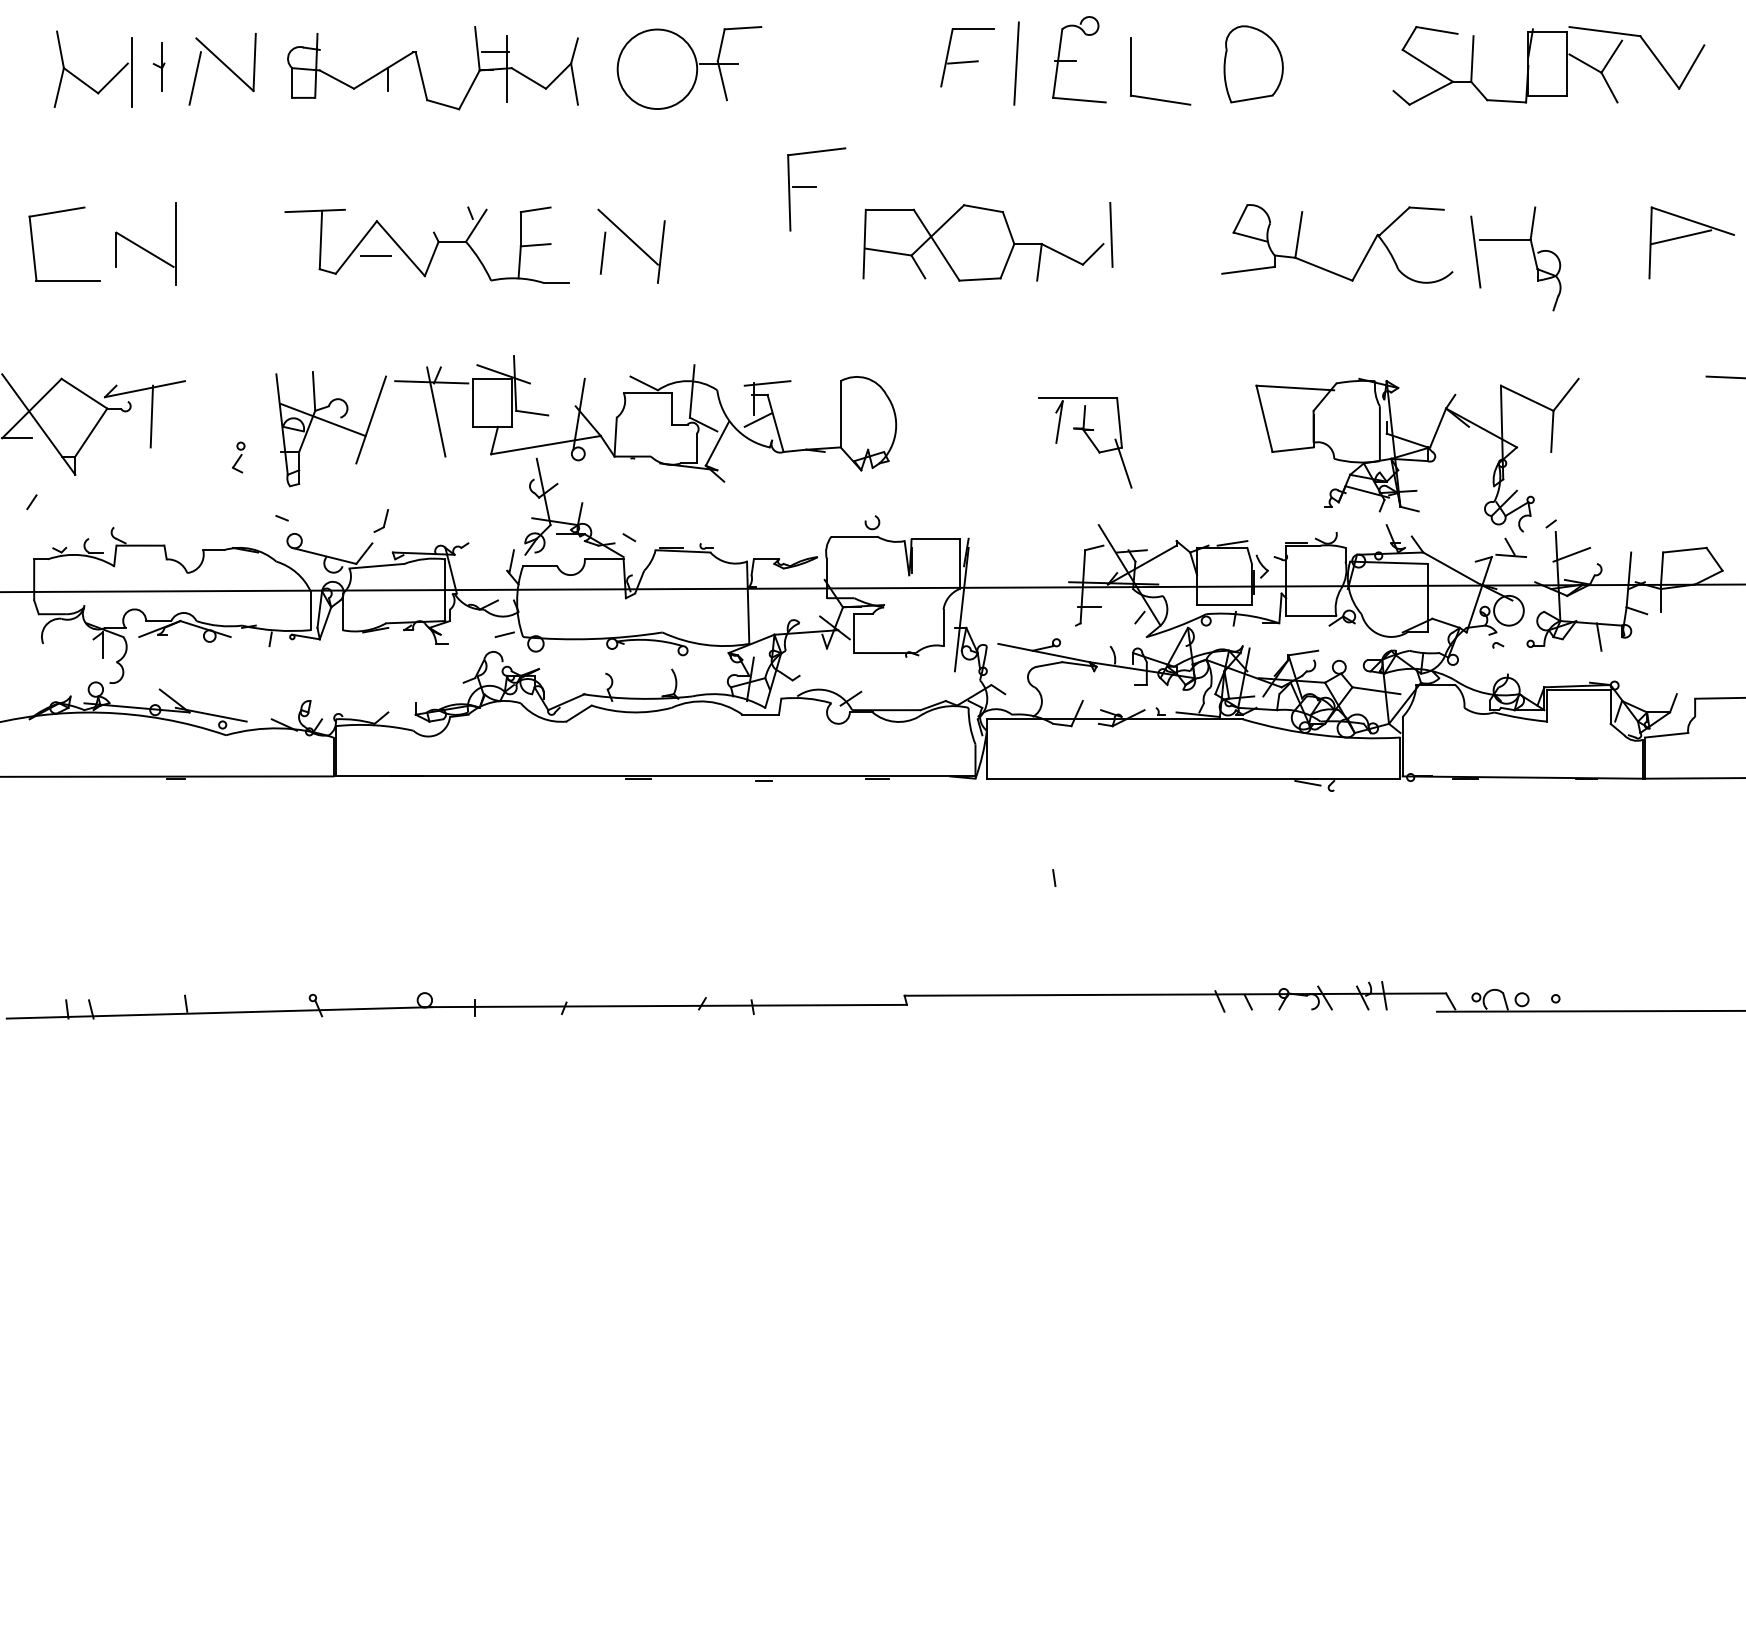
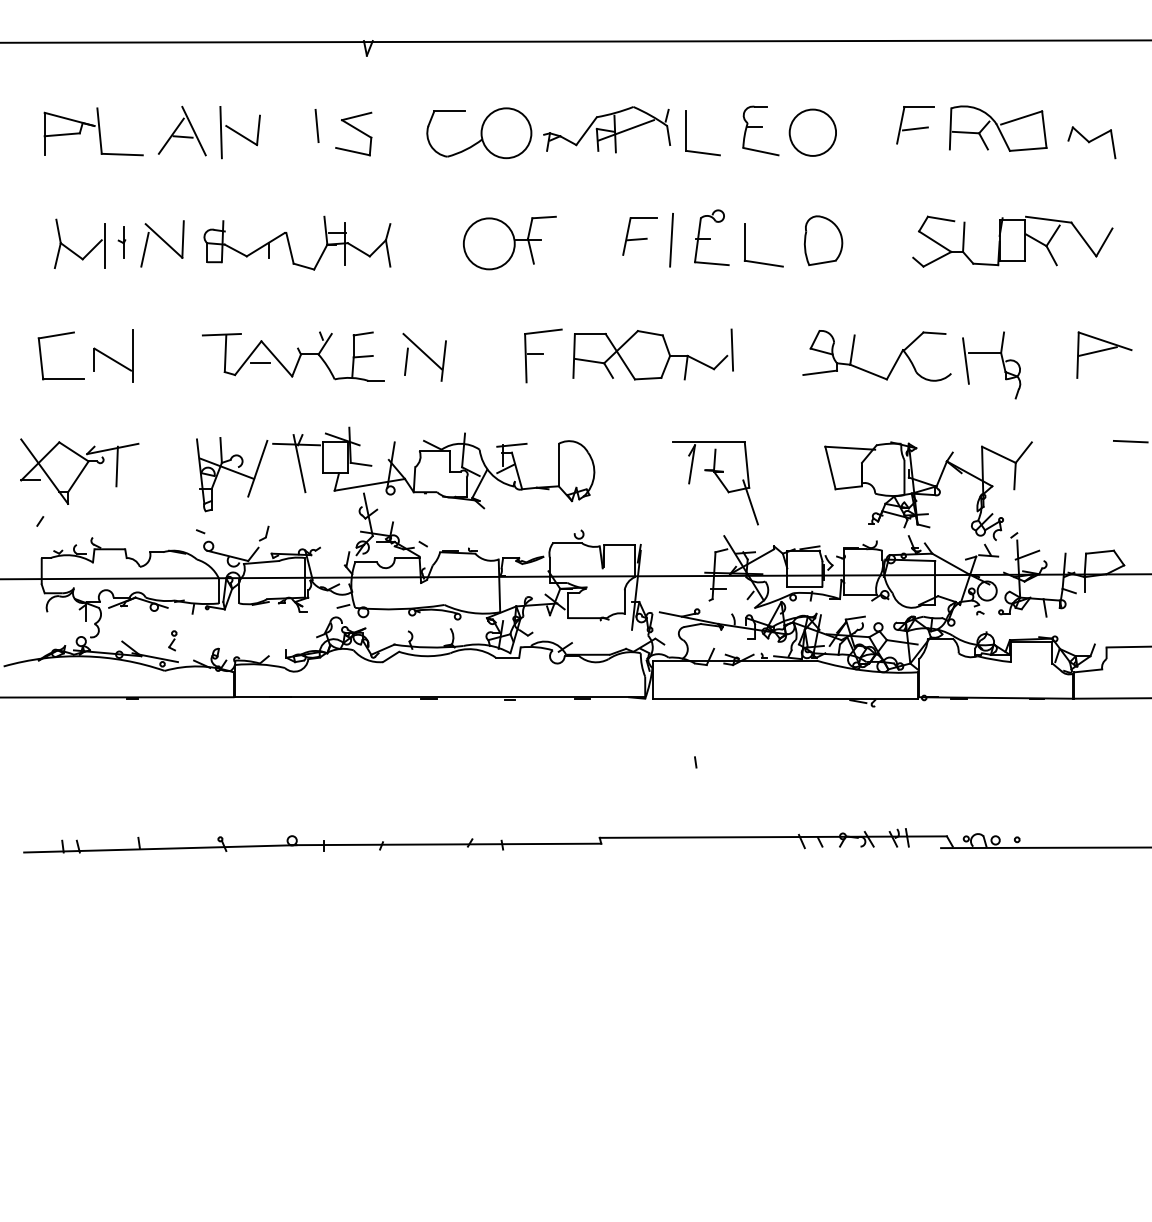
part: (688, 67) -> (509, 242), moved
part: (816, 188) -> (543, 355), moved
part: (1085, 443) -> (715, 483), size x1.43
part: (238, 457) -> (172, 640), moved

